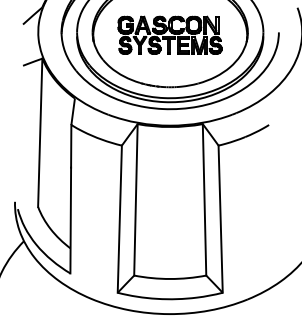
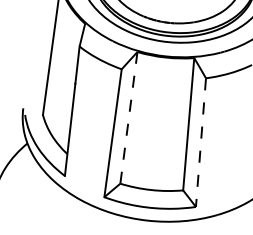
line: (135, 199) -> (128, 117), solid -> dashed
line: (220, 219) -> (200, 142), solid -> dashed

